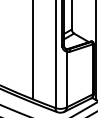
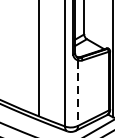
line: (66, 79) -> (78, 93), solid -> dashed

